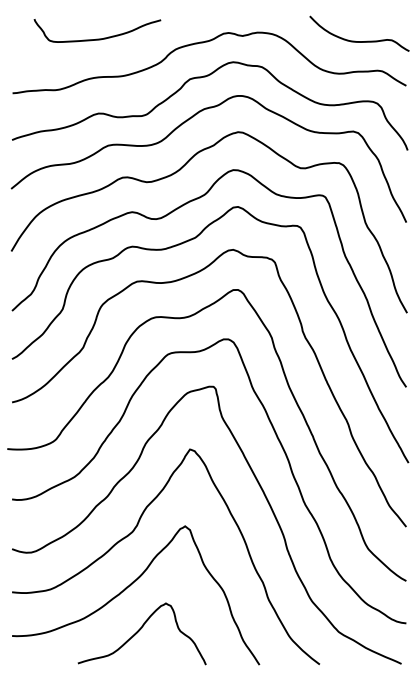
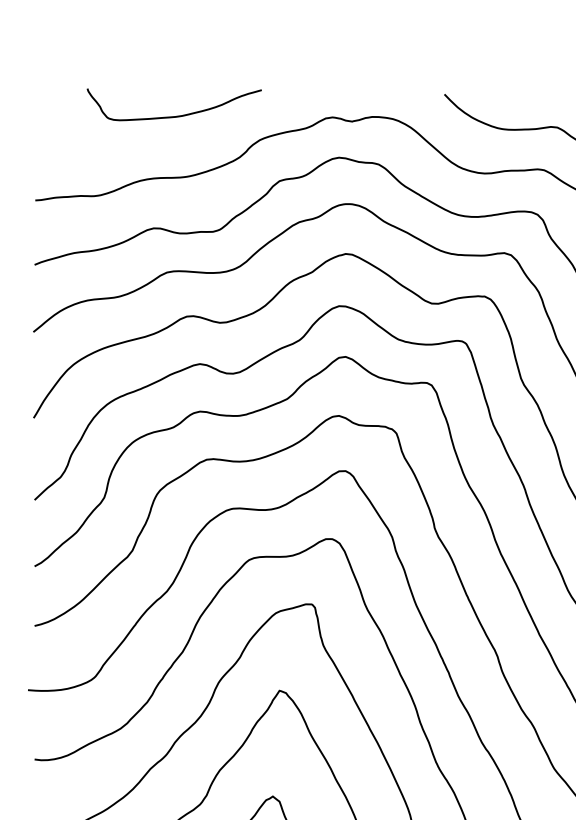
curve: (97, 38) -> (174, 115), moved

